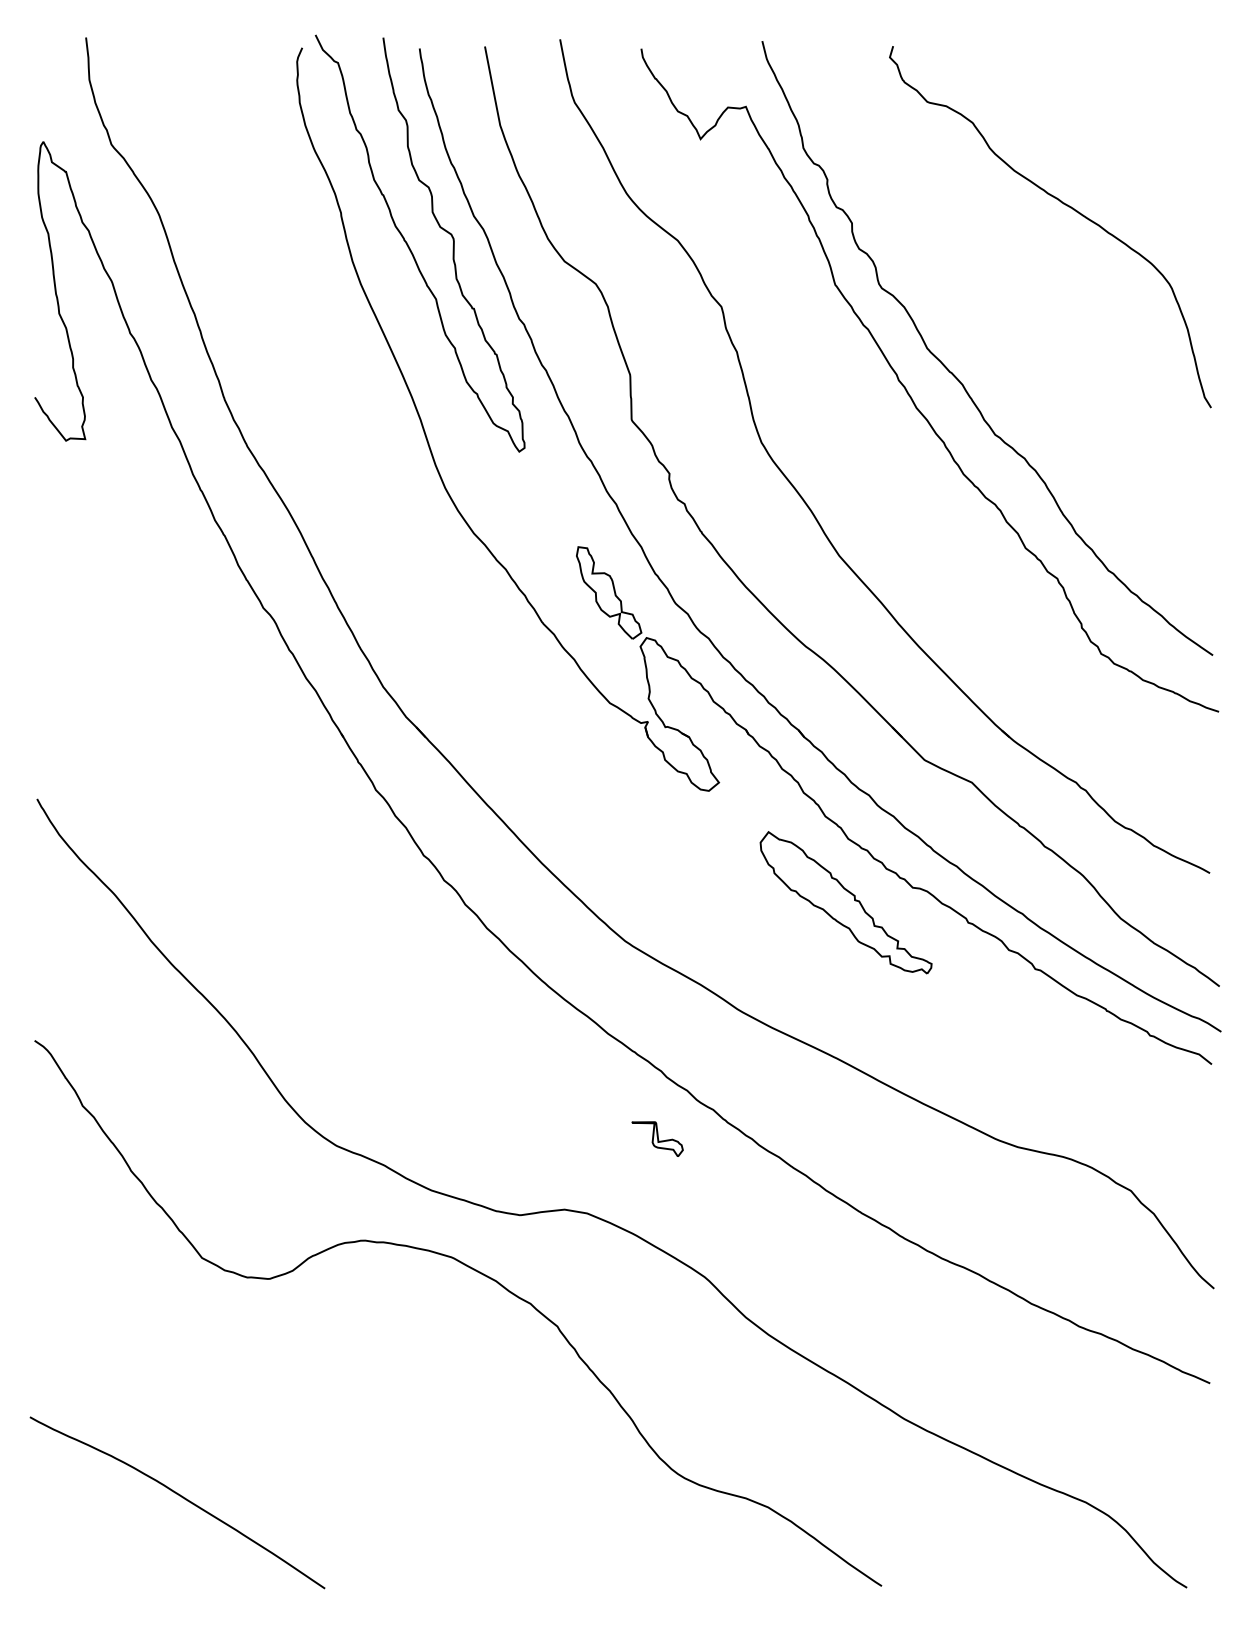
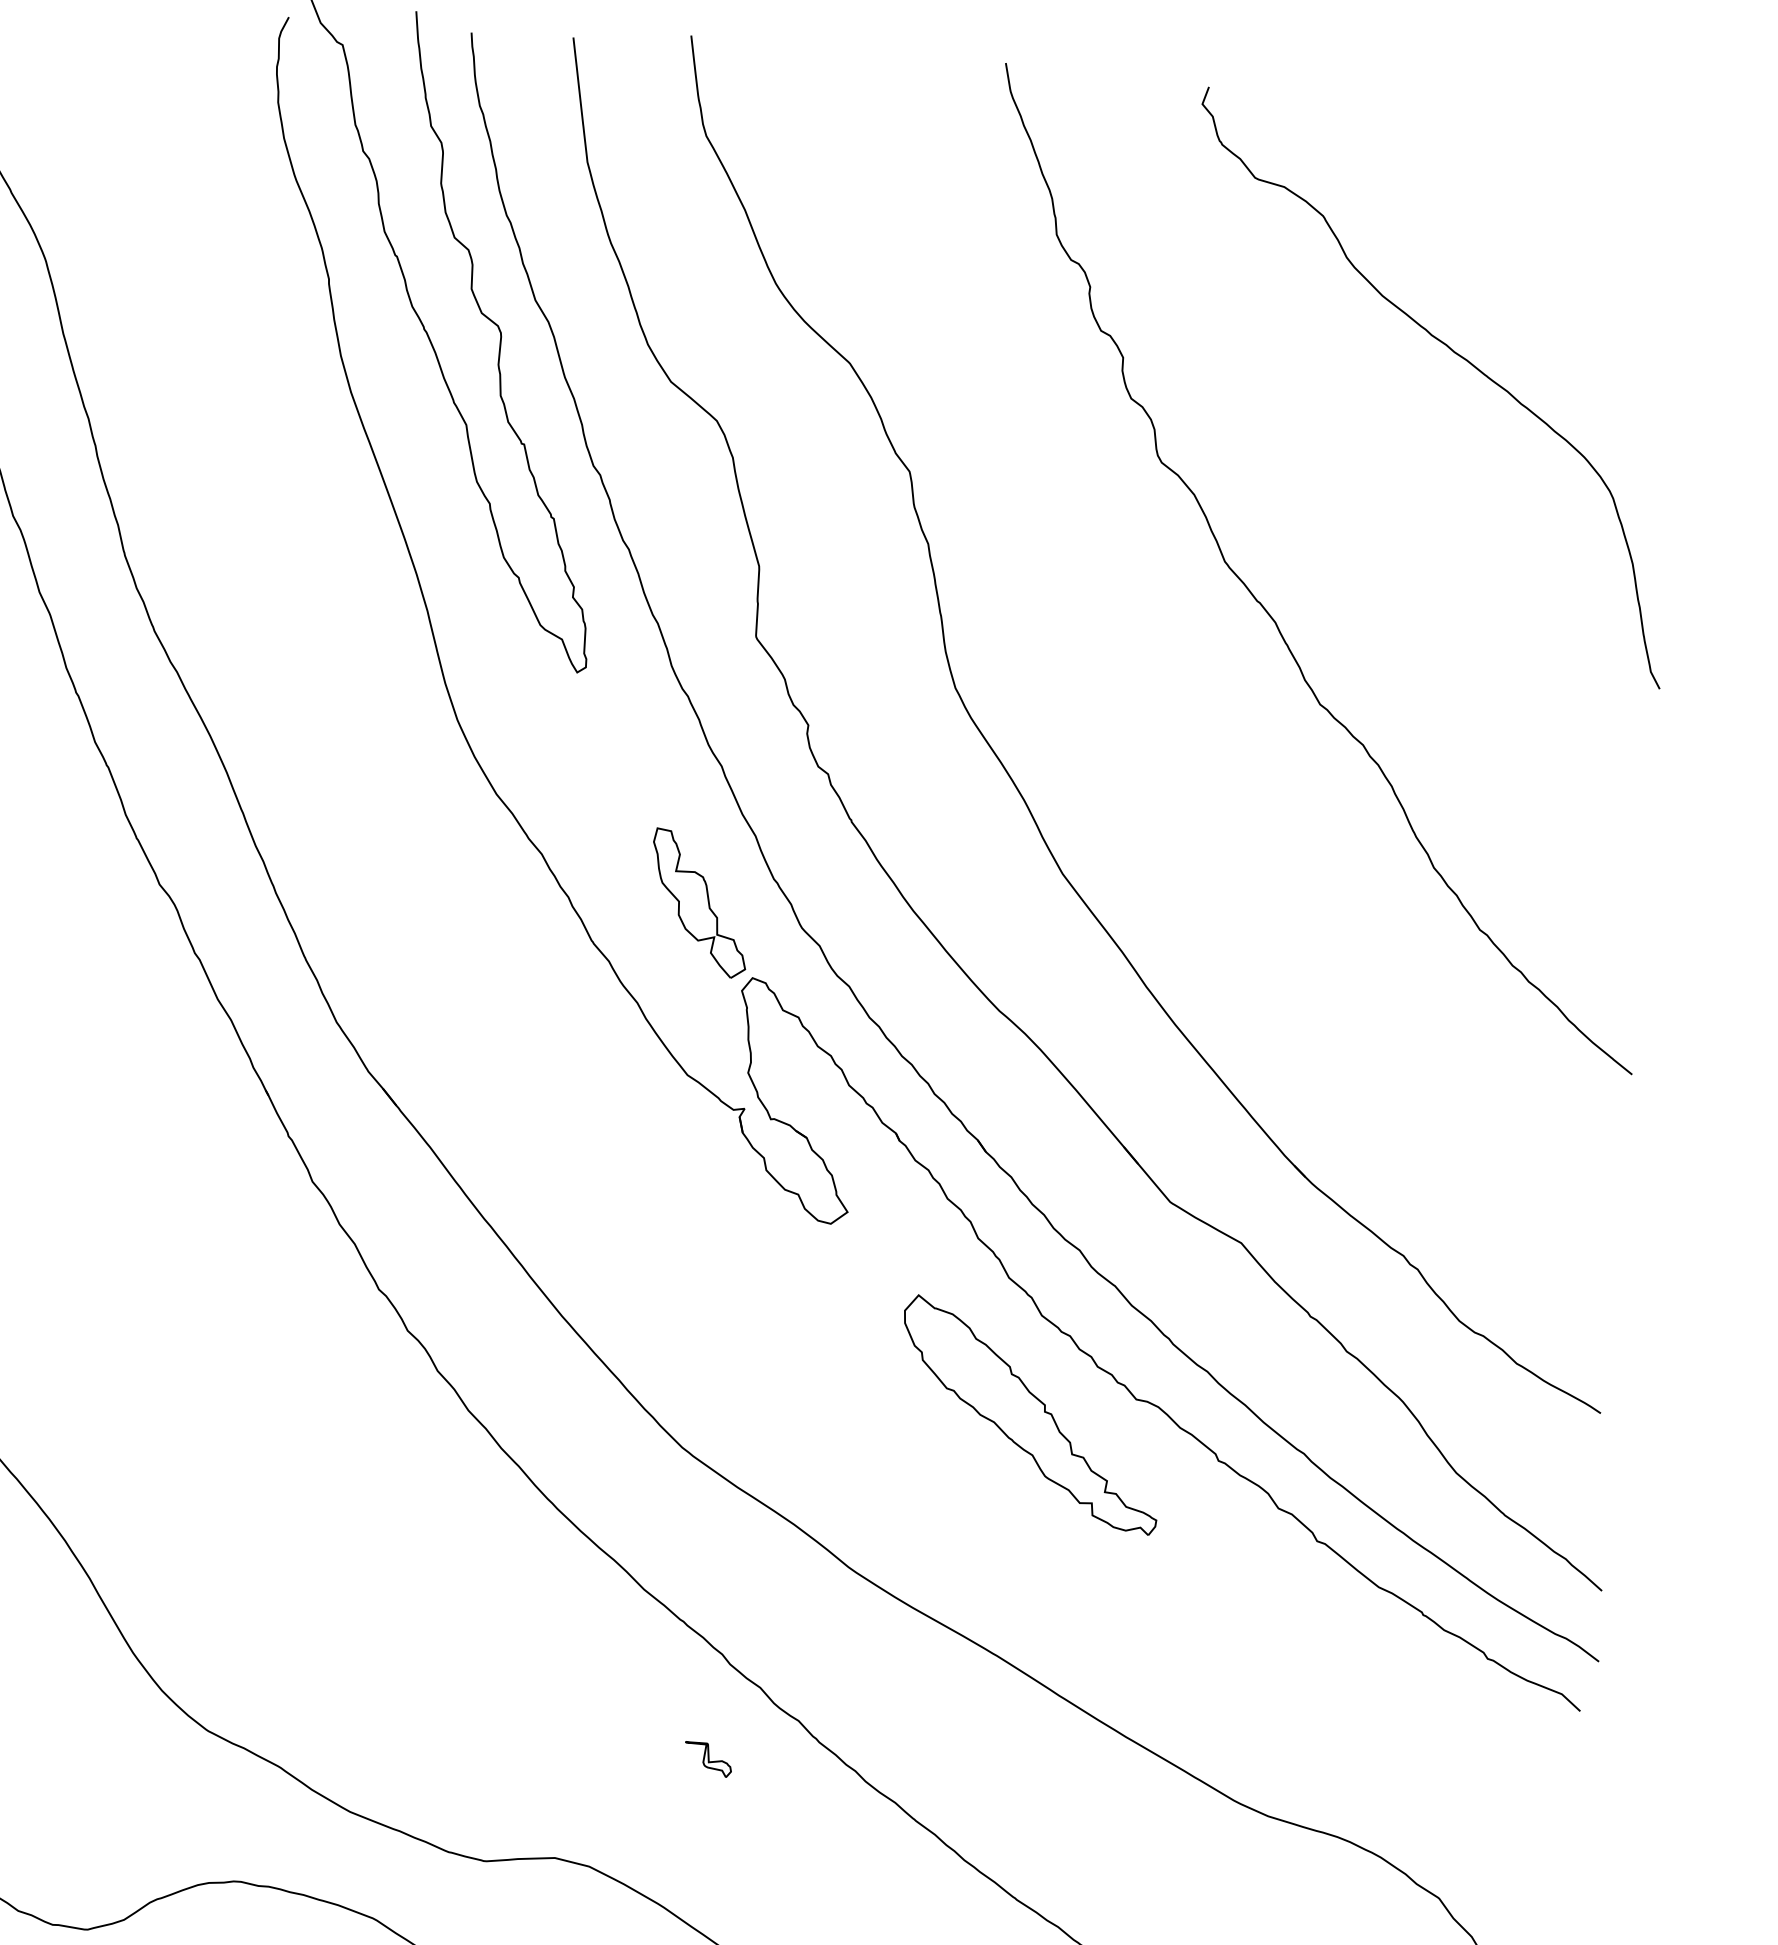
curve: (909, 393) -> (1191, 629), removed
part: (657, 1138) -> (708, 1758), size x0.6

